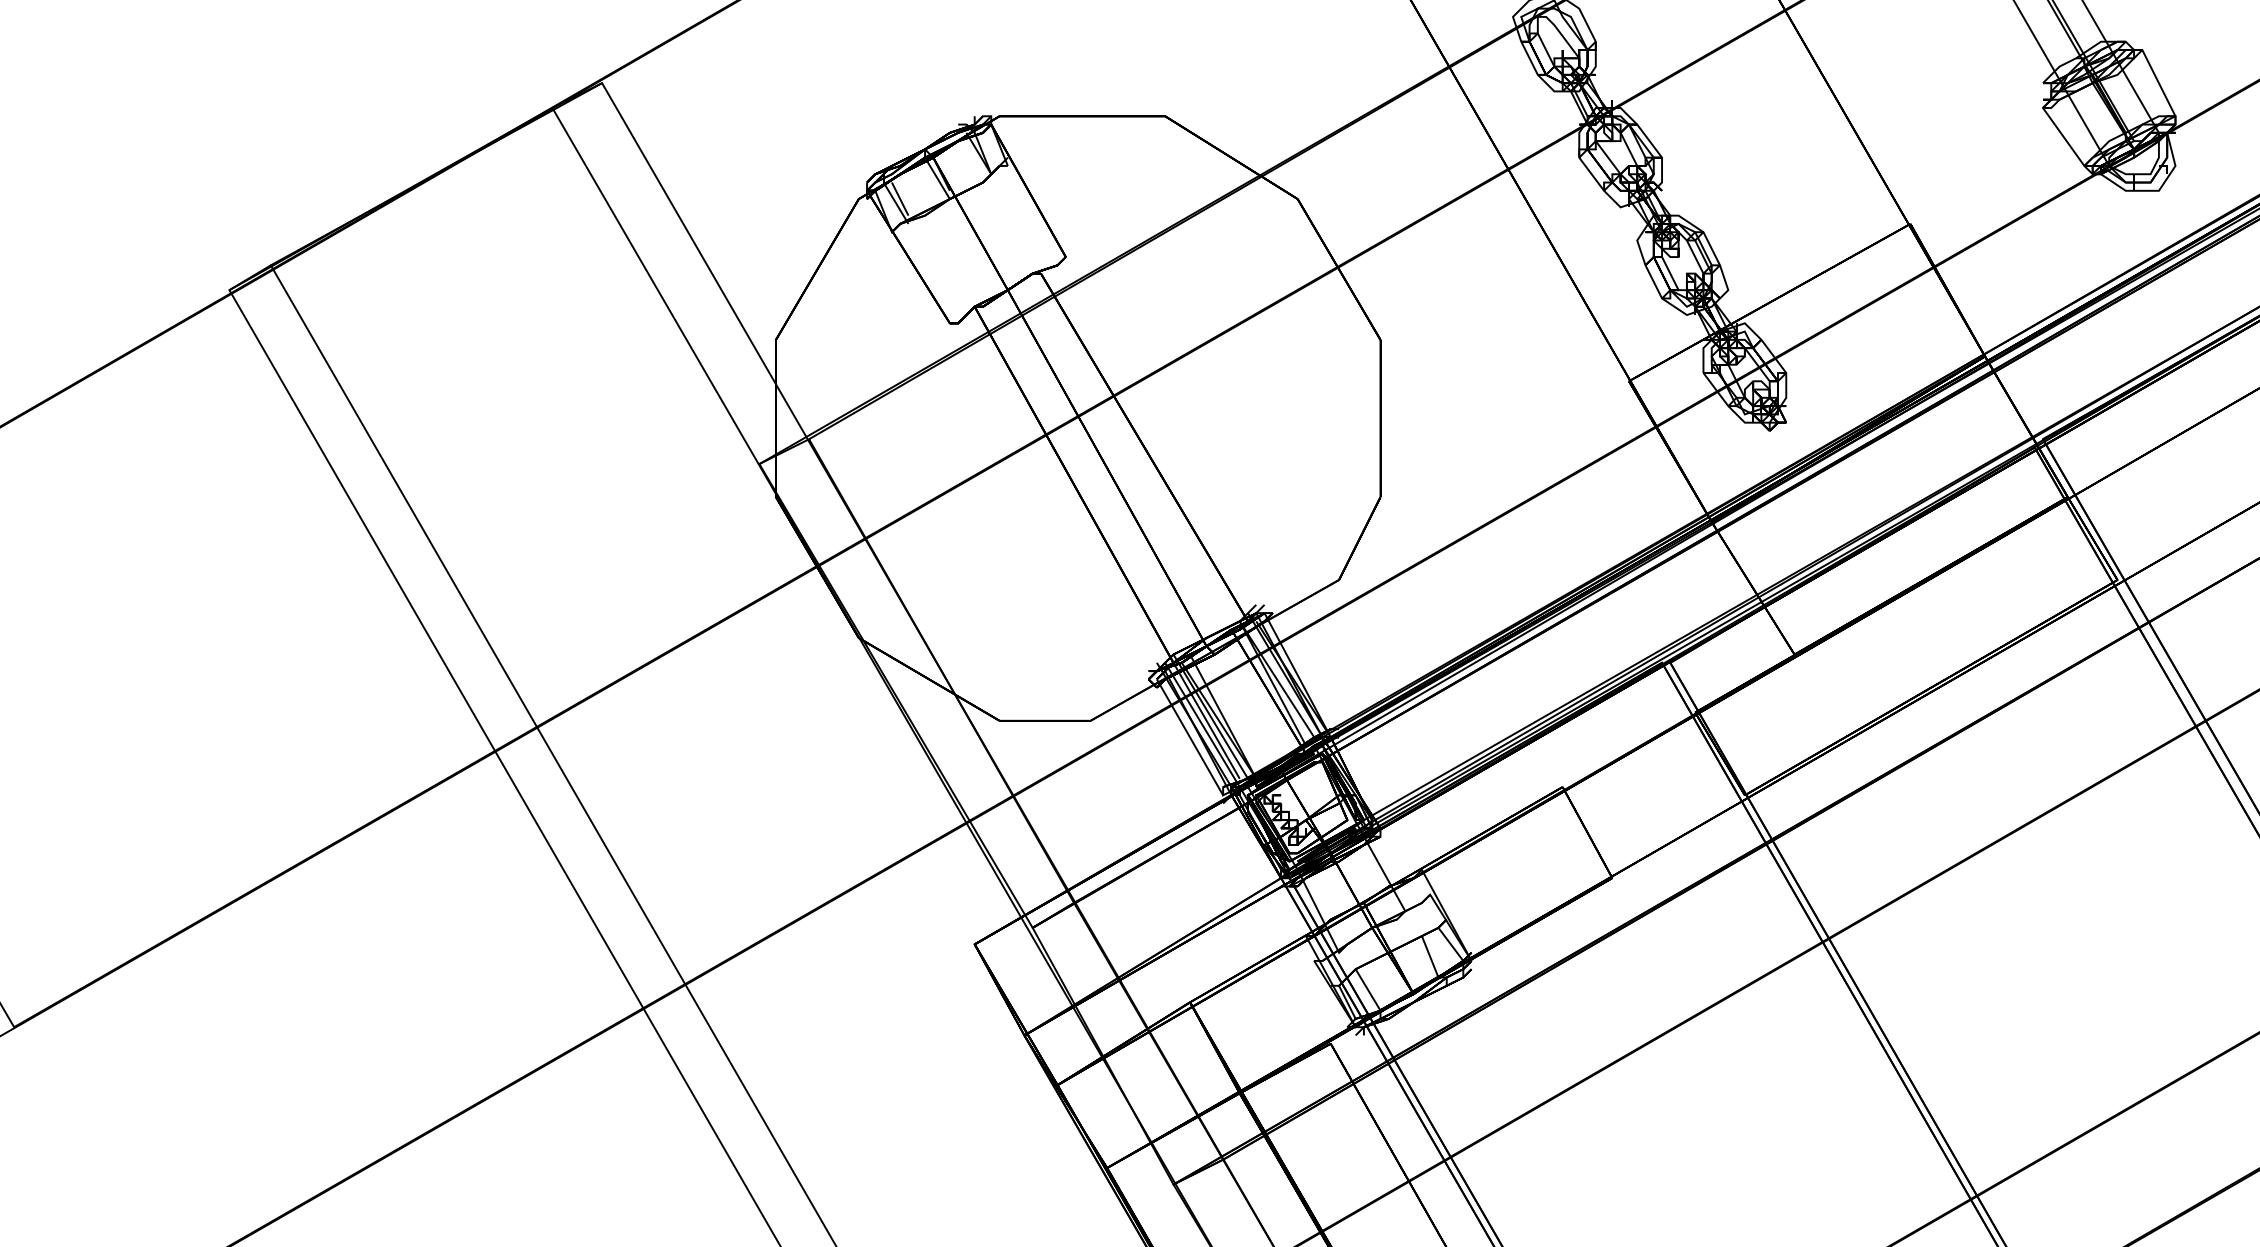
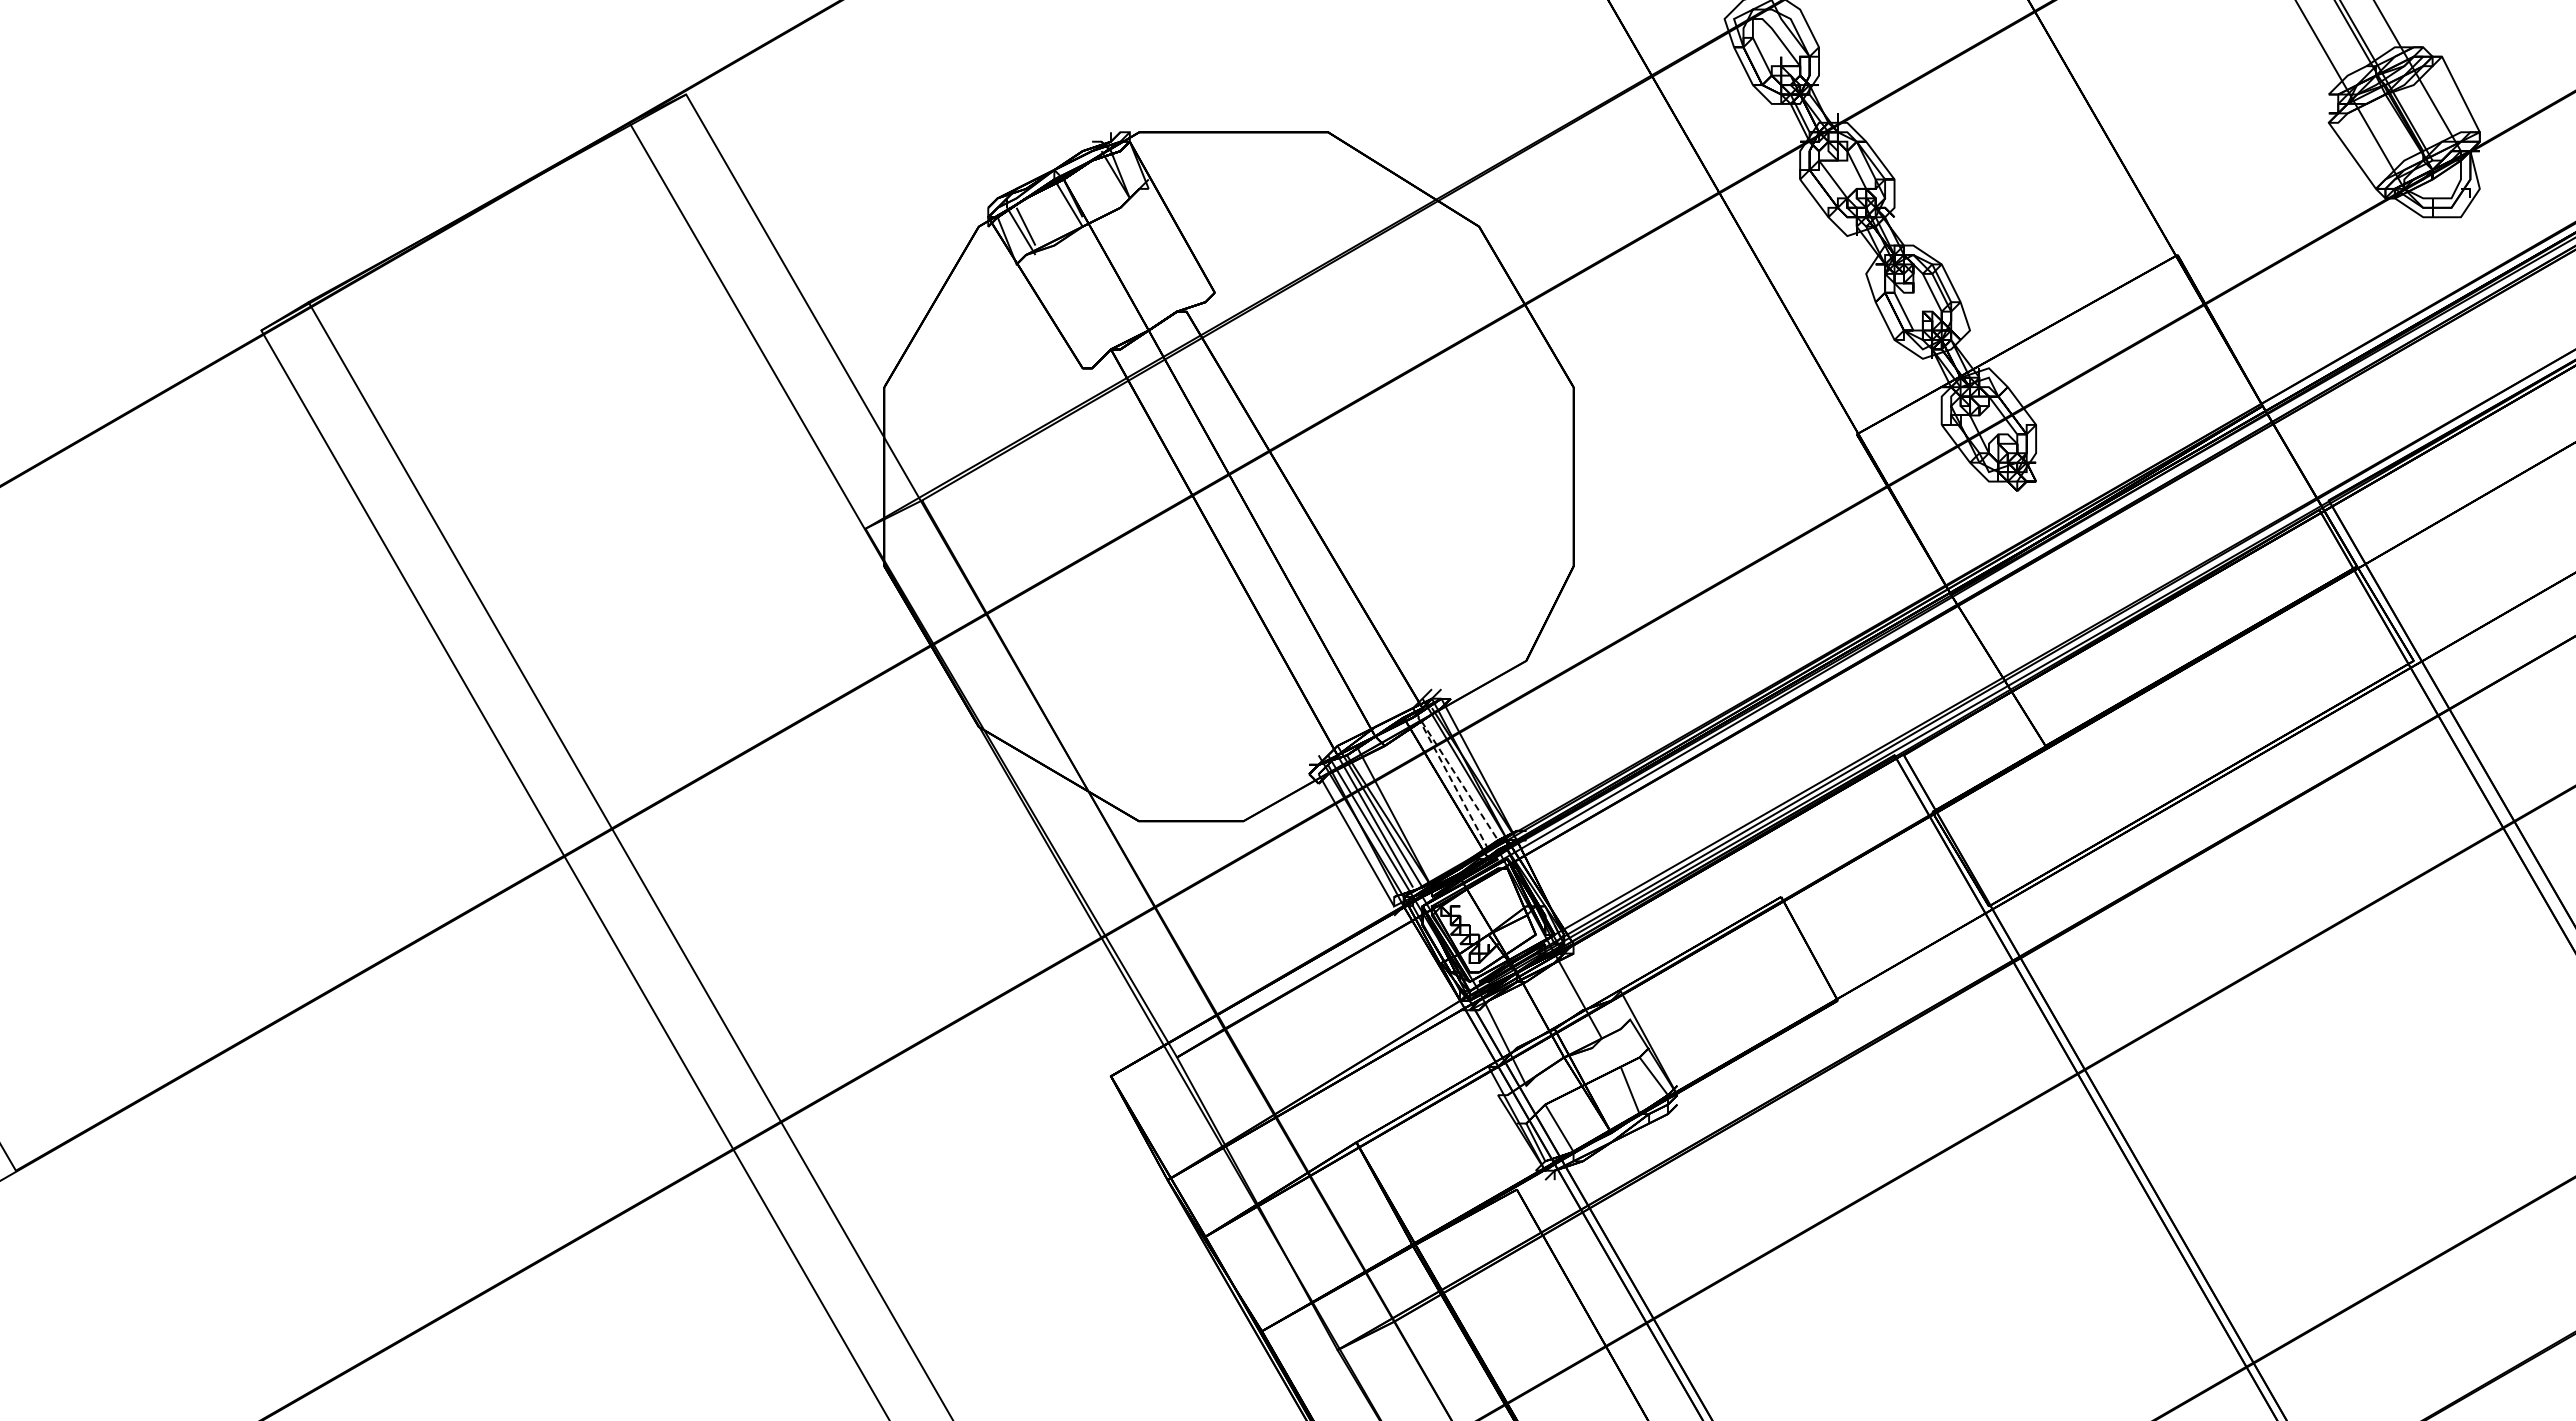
line: (1240, 622) -> (1413, 709), solid -> dashed

